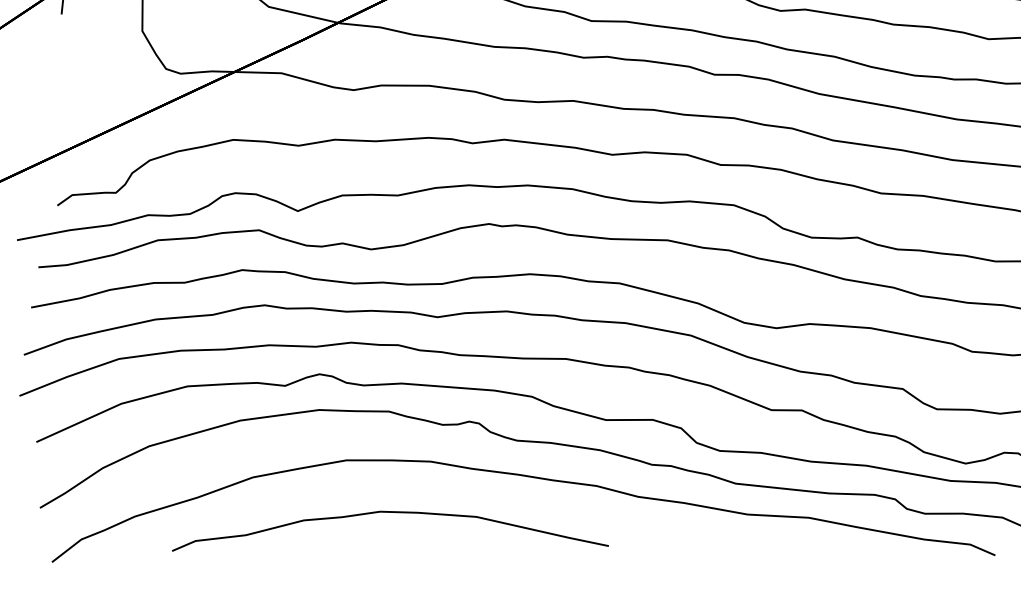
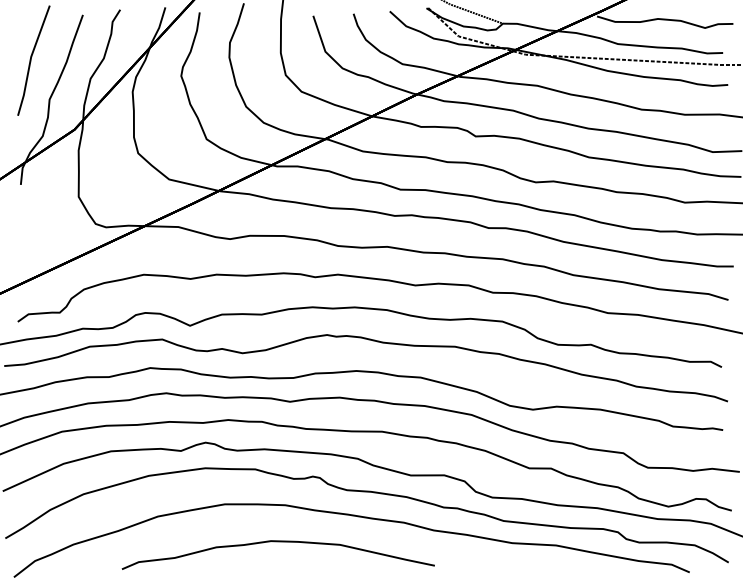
part: (389, 513) -> (277, 542), moved

